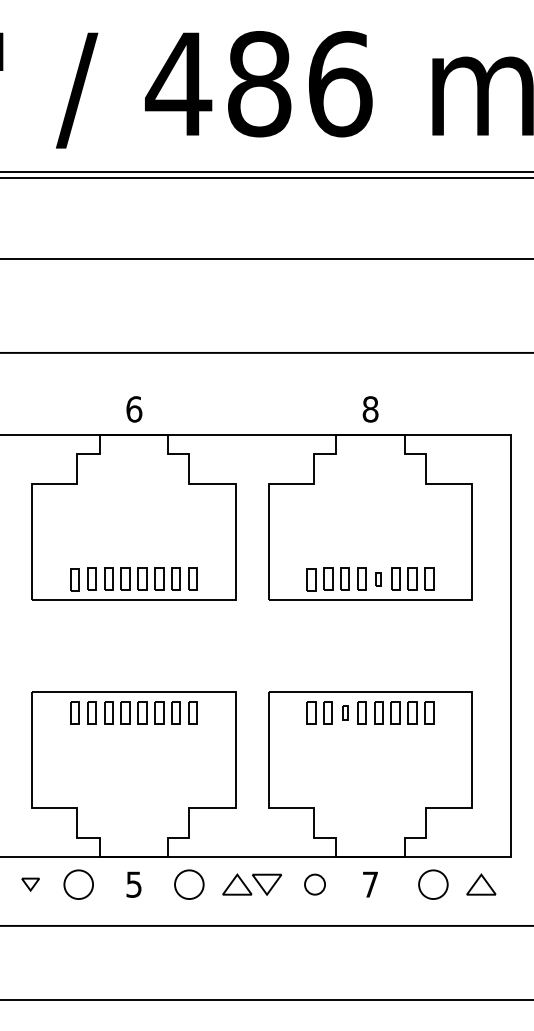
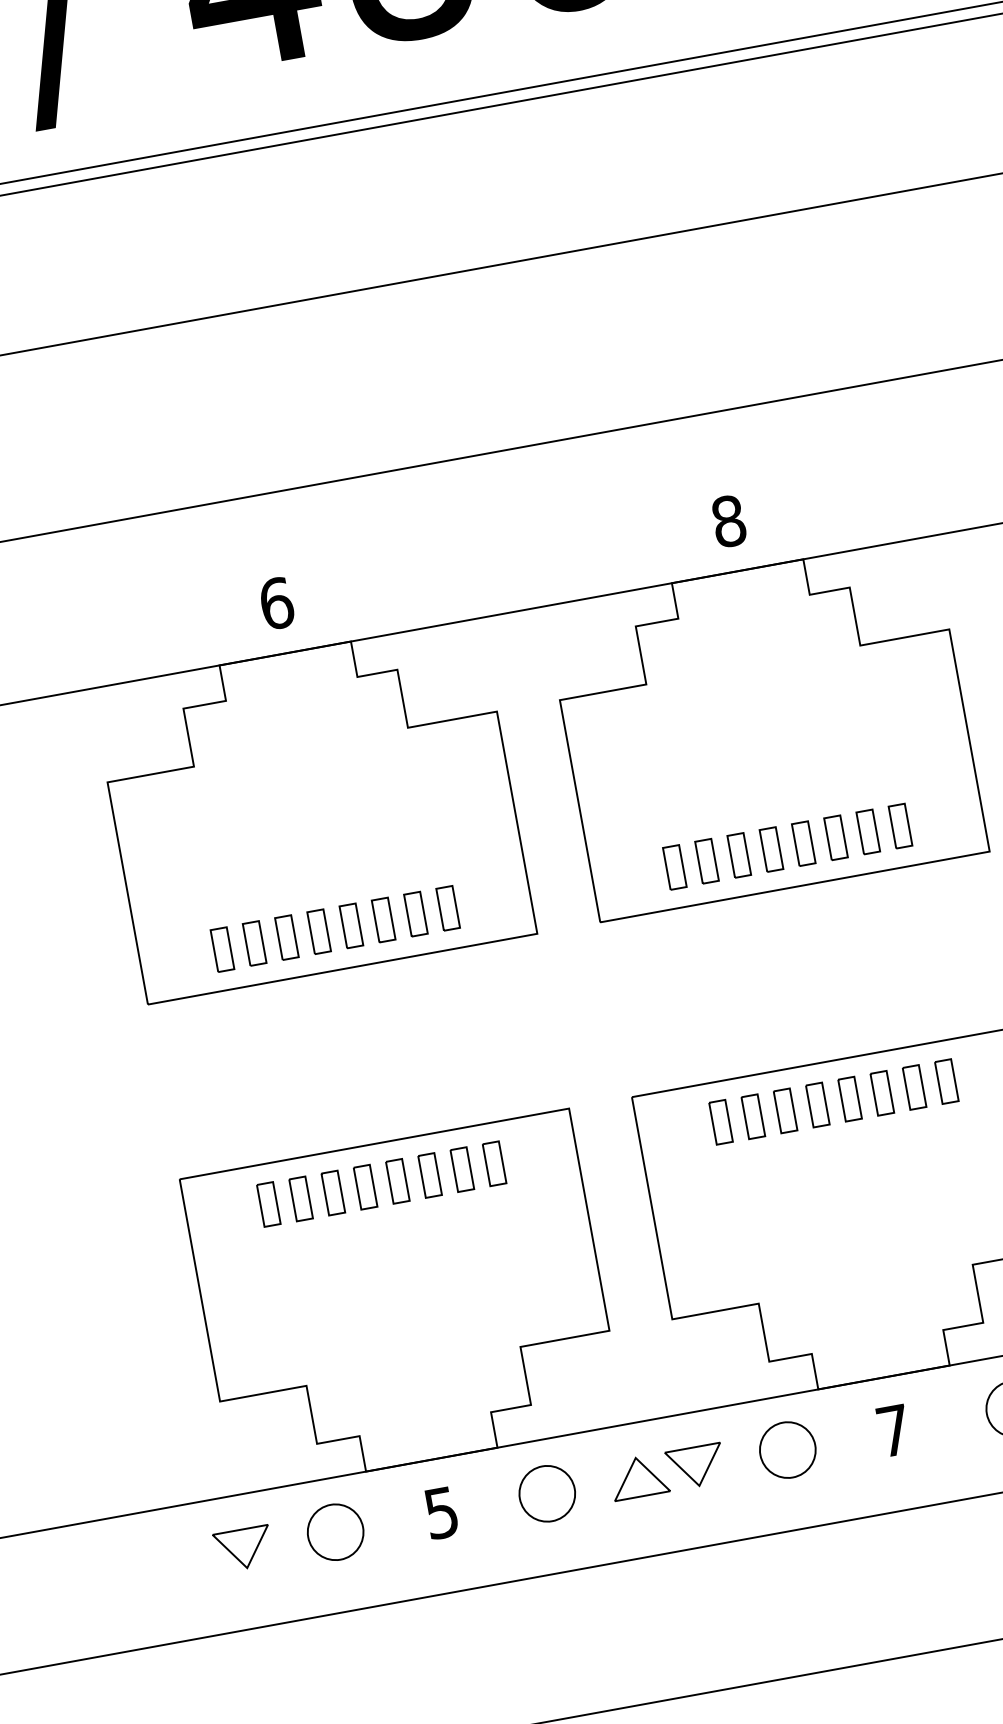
part: (378, 578) -> (802, 842), size x1.67
part: (344, 712) -> (784, 1110), size x1.67
part: (30, 884) -> (243, 1548), size x1.67
part: (314, 884) -> (786, 1449), size x1.43

